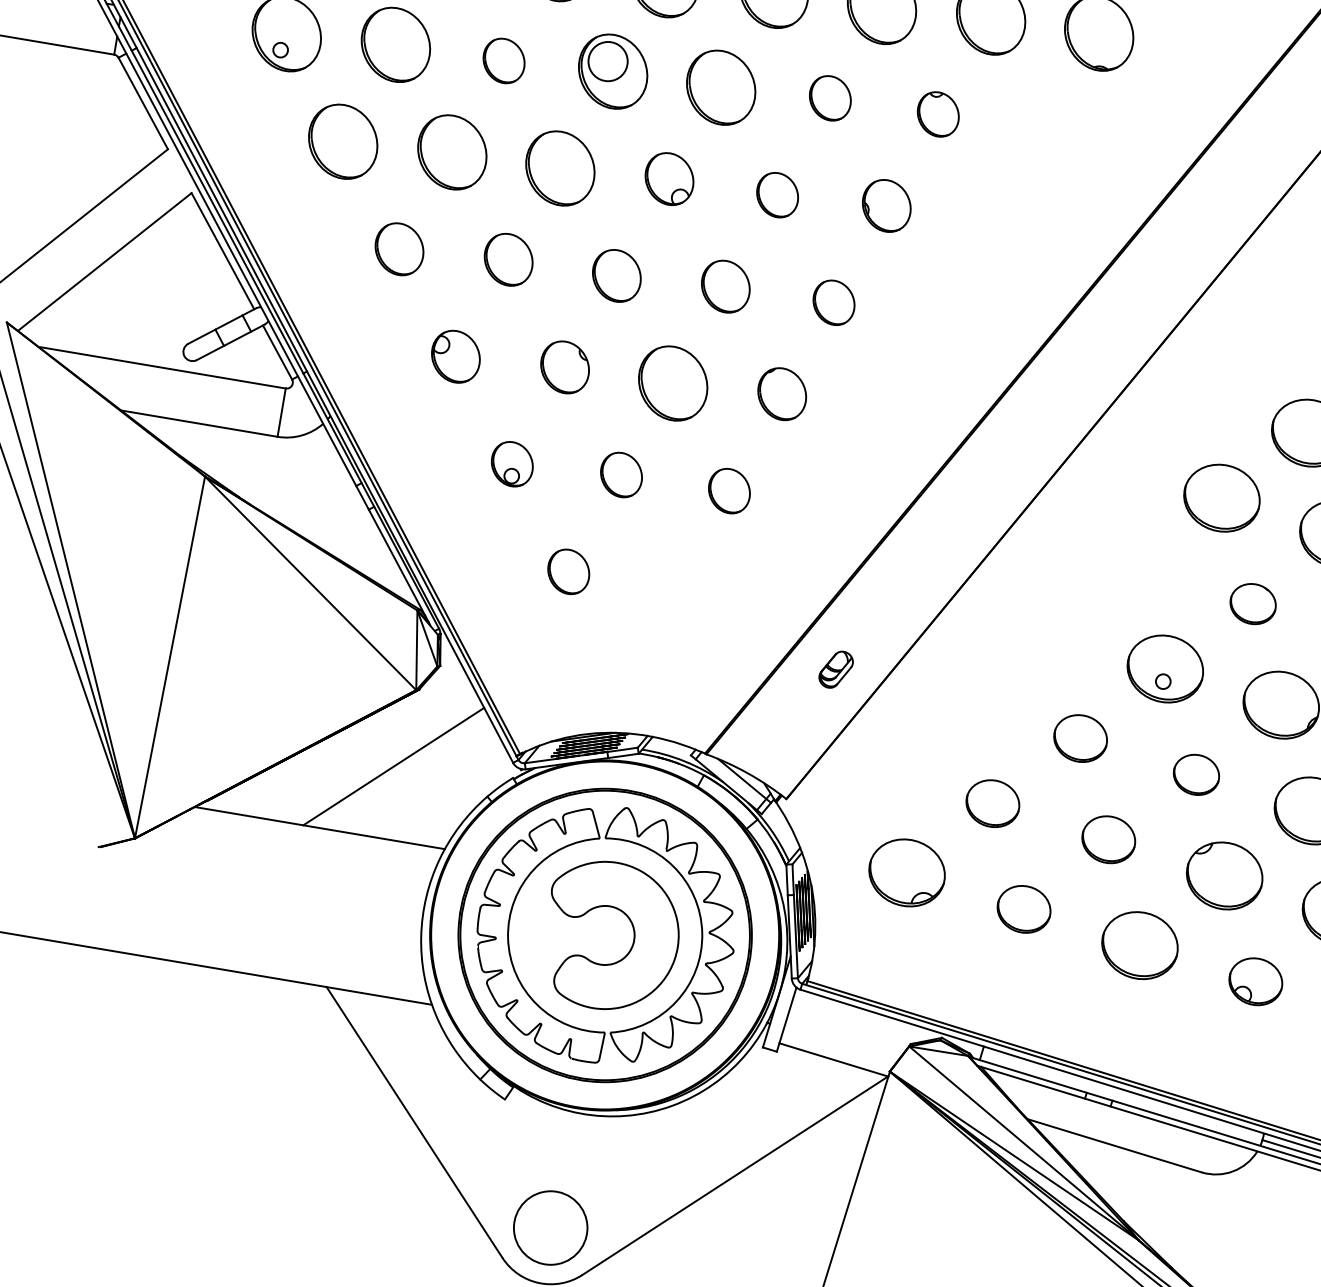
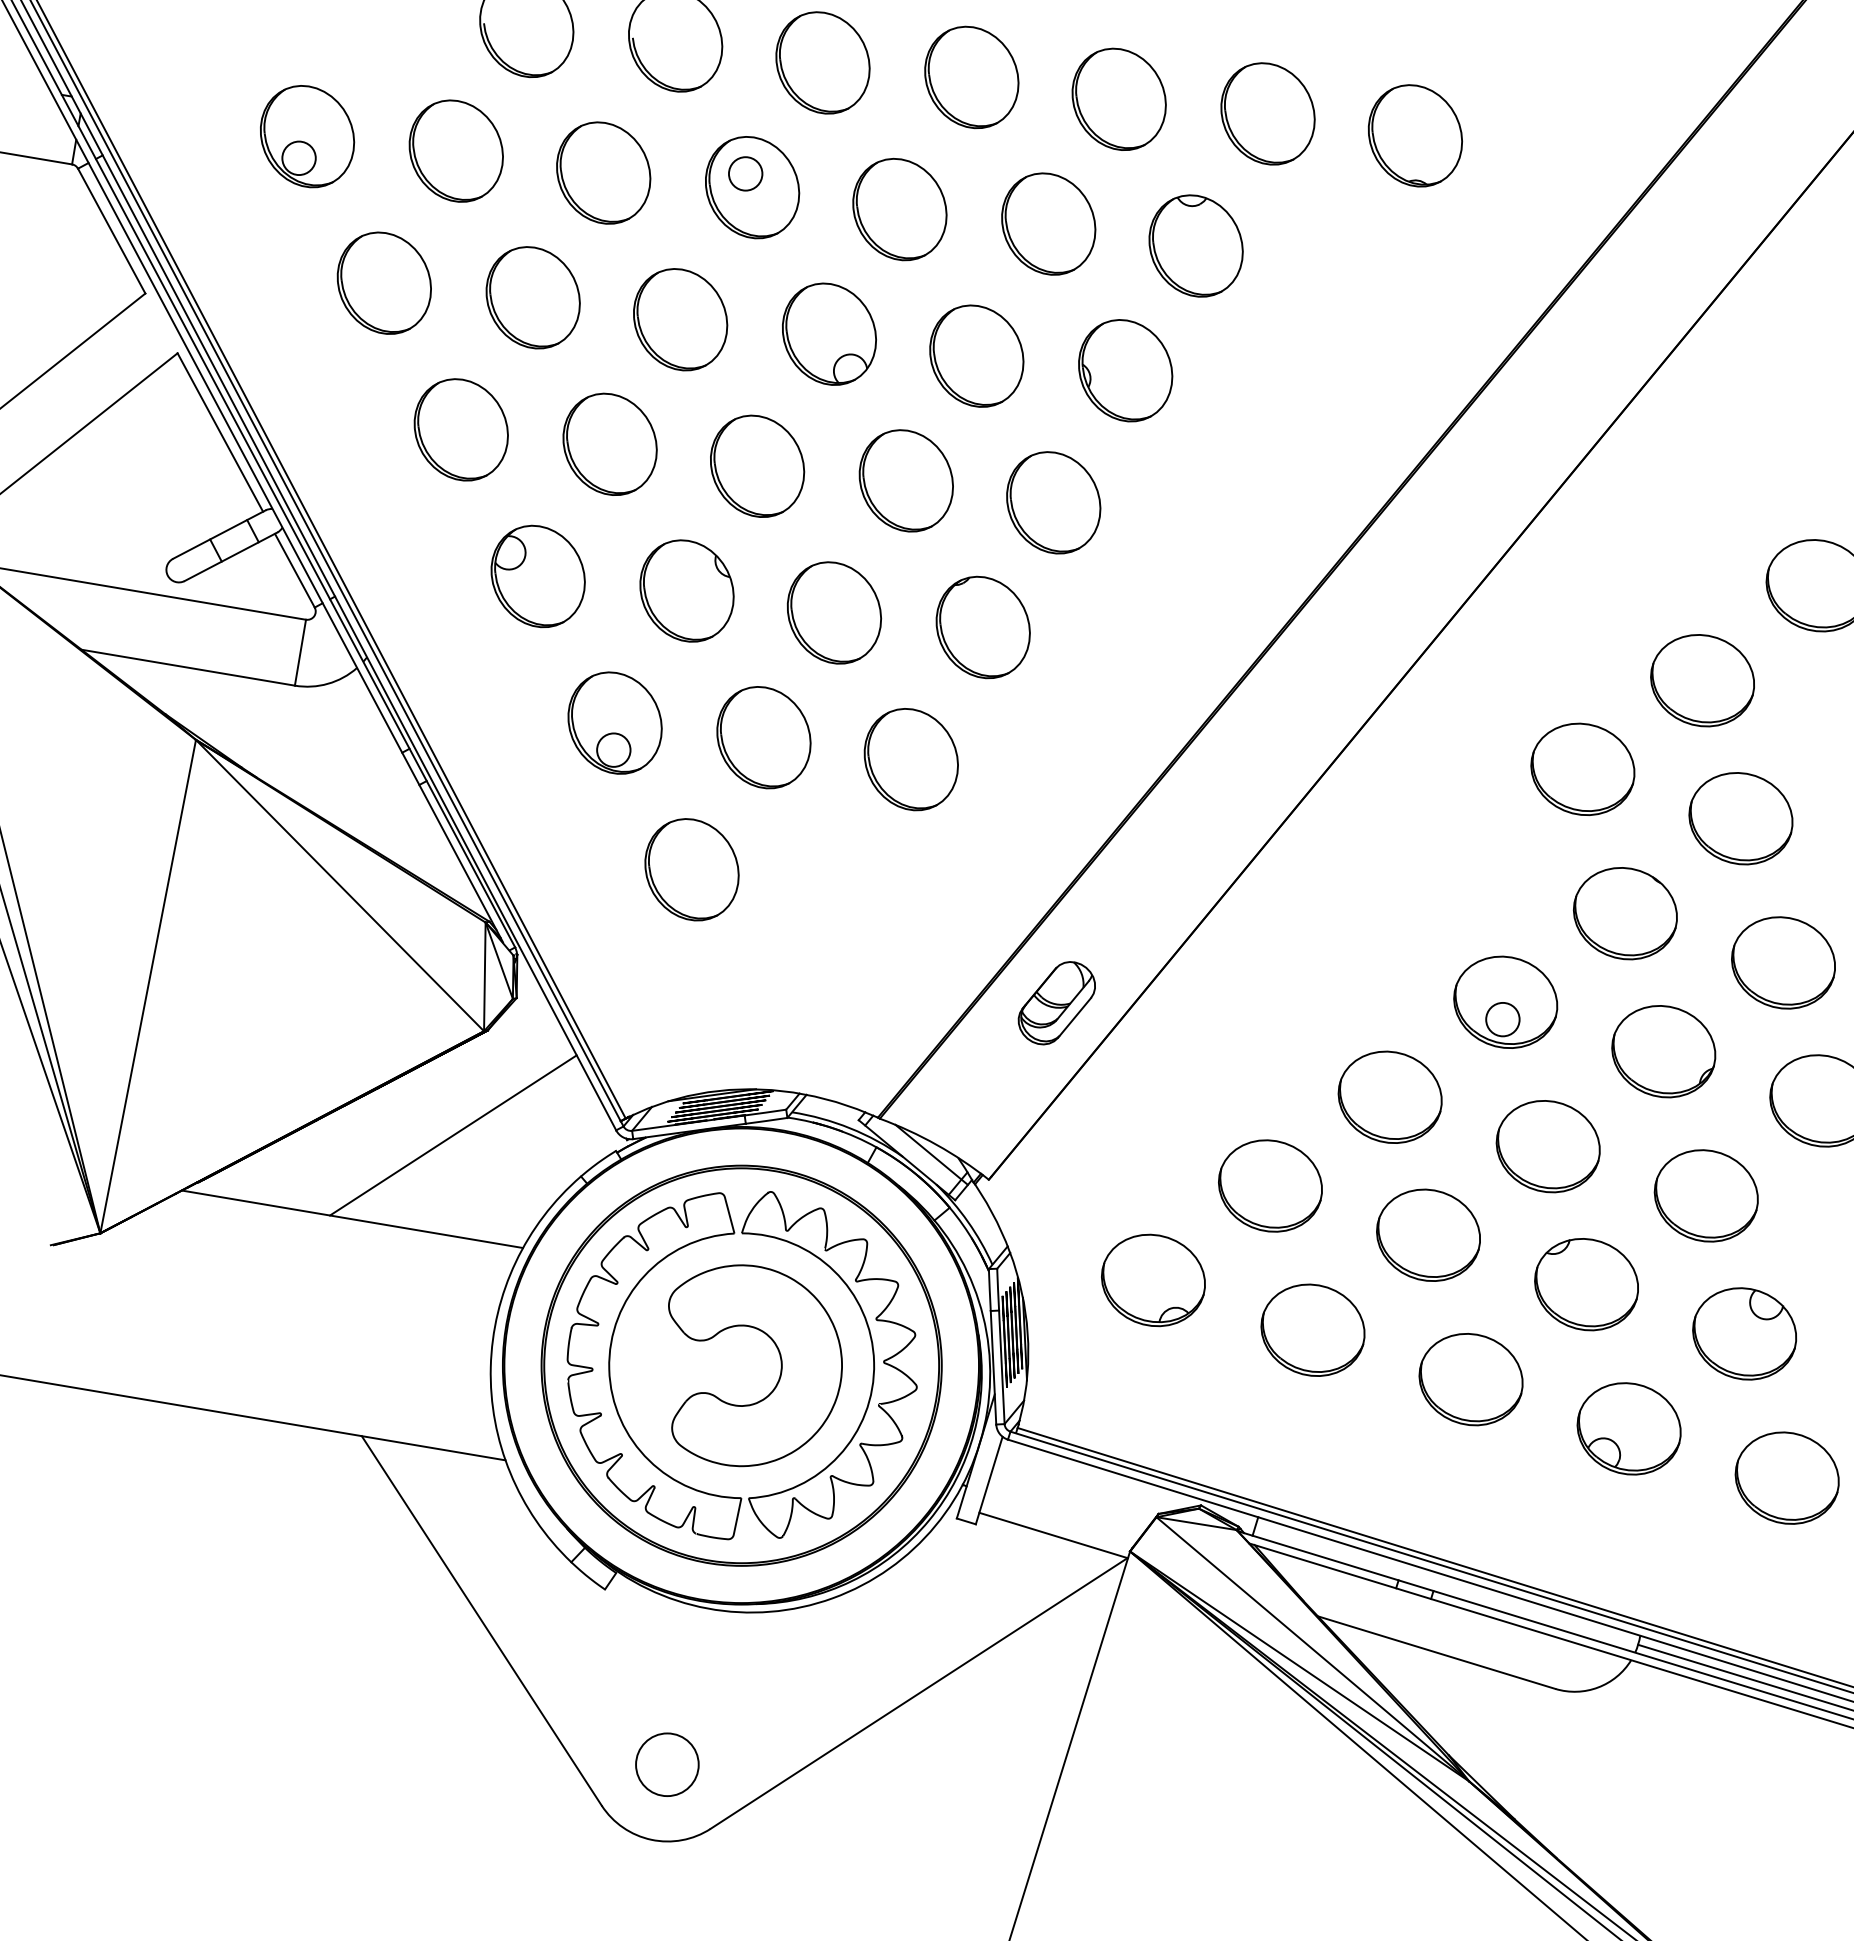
circle: (280, 50) -> (298, 158), size x1.67
part: (503, 60) -> (603, 172), size x1.67
circle: (607, 61) -> (745, 173), size x0.62
part: (830, 97) -> (1048, 223), size x1.67
part: (937, 114) -> (1195, 245), size x1.67
part: (669, 178) -> (829, 333), size x1.43
part: (777, 194) -> (976, 355), size x1.67
part: (886, 205) -> (1125, 370), size x1.43
part: (399, 249) -> (460, 429), size x1.43
part: (508, 259) -> (609, 443), size x1.43
part: (616, 275) -> (757, 465), size x1.43
part: (725, 286) -> (905, 480), size x1.43
part: (833, 302) -> (1053, 502), size x1.67
part: (455, 356) -> (537, 576), size x1.43
part: (564, 367) -> (686, 590), size x1.43
part: (781, 394) -> (982, 627), size x1.43
part: (511, 463) -> (614, 722), size x1.67
part: (621, 474) -> (763, 737), size x1.67
part: (728, 490) -> (910, 759), size x1.67
part: (568, 571) -> (691, 869), size x1.67
part: (1253, 603) -> (1625, 913), size x1.67
part: (835, 669) -> (1056, 1003), size x1.67
circle: (1162, 681) -> (1502, 1019), size x1.67
part: (1080, 738) -> (1389, 1096), size x1.43
part: (1195, 774) -> (1547, 1146), size x1.67
part: (992, 803) -> (1270, 1185), size x1.43
part: (1108, 839) -> (1428, 1234), size x1.43
part: (1023, 908) -> (1312, 1329), size x1.43
part: (1255, 981) -> (1628, 1428), size x1.43
circle: (550, 1227) -> (667, 1764), size x0.62

